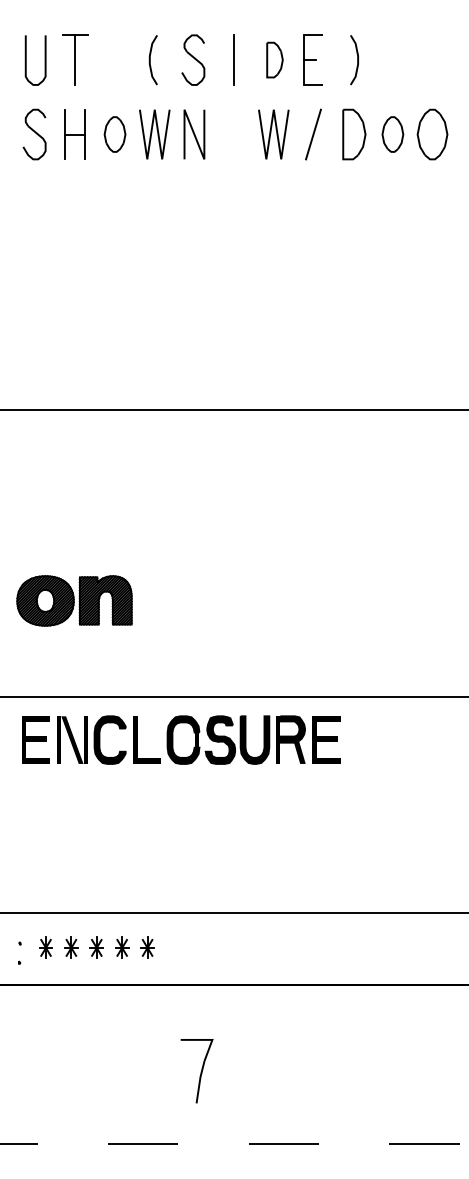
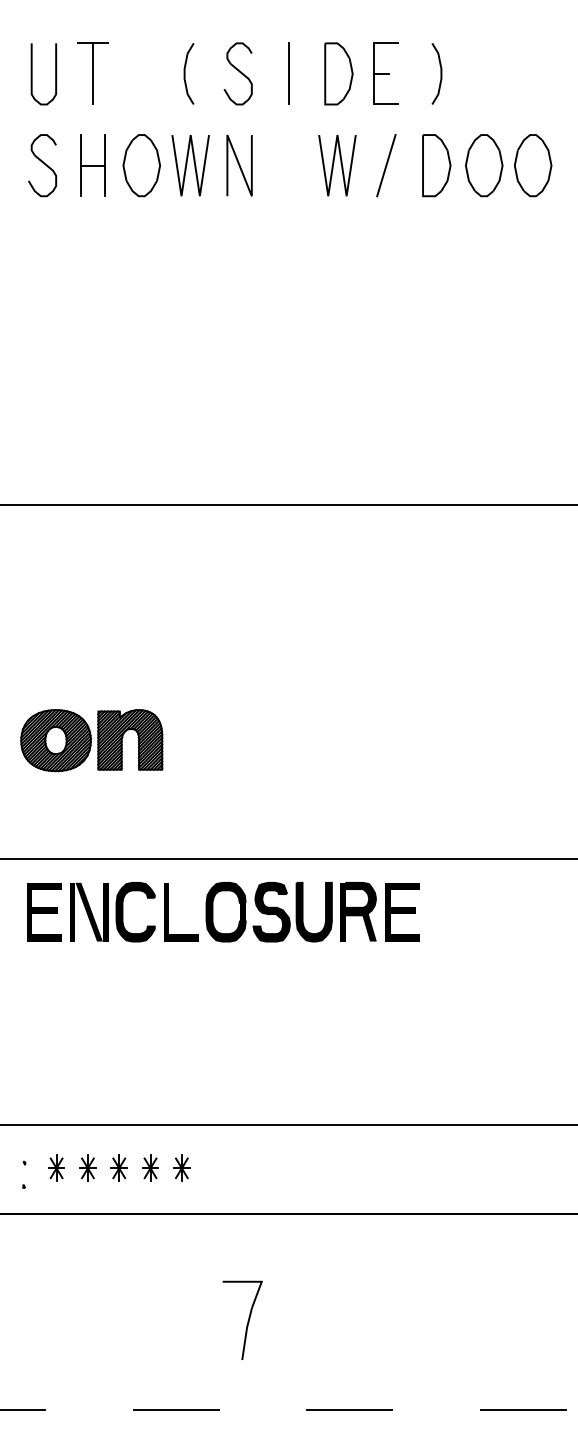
part: (274, 59) -> (338, 73), size x1.43
part: (114, 134) -> (141, 165), size x1.43
part: (392, 134) -> (483, 165), size x1.43

